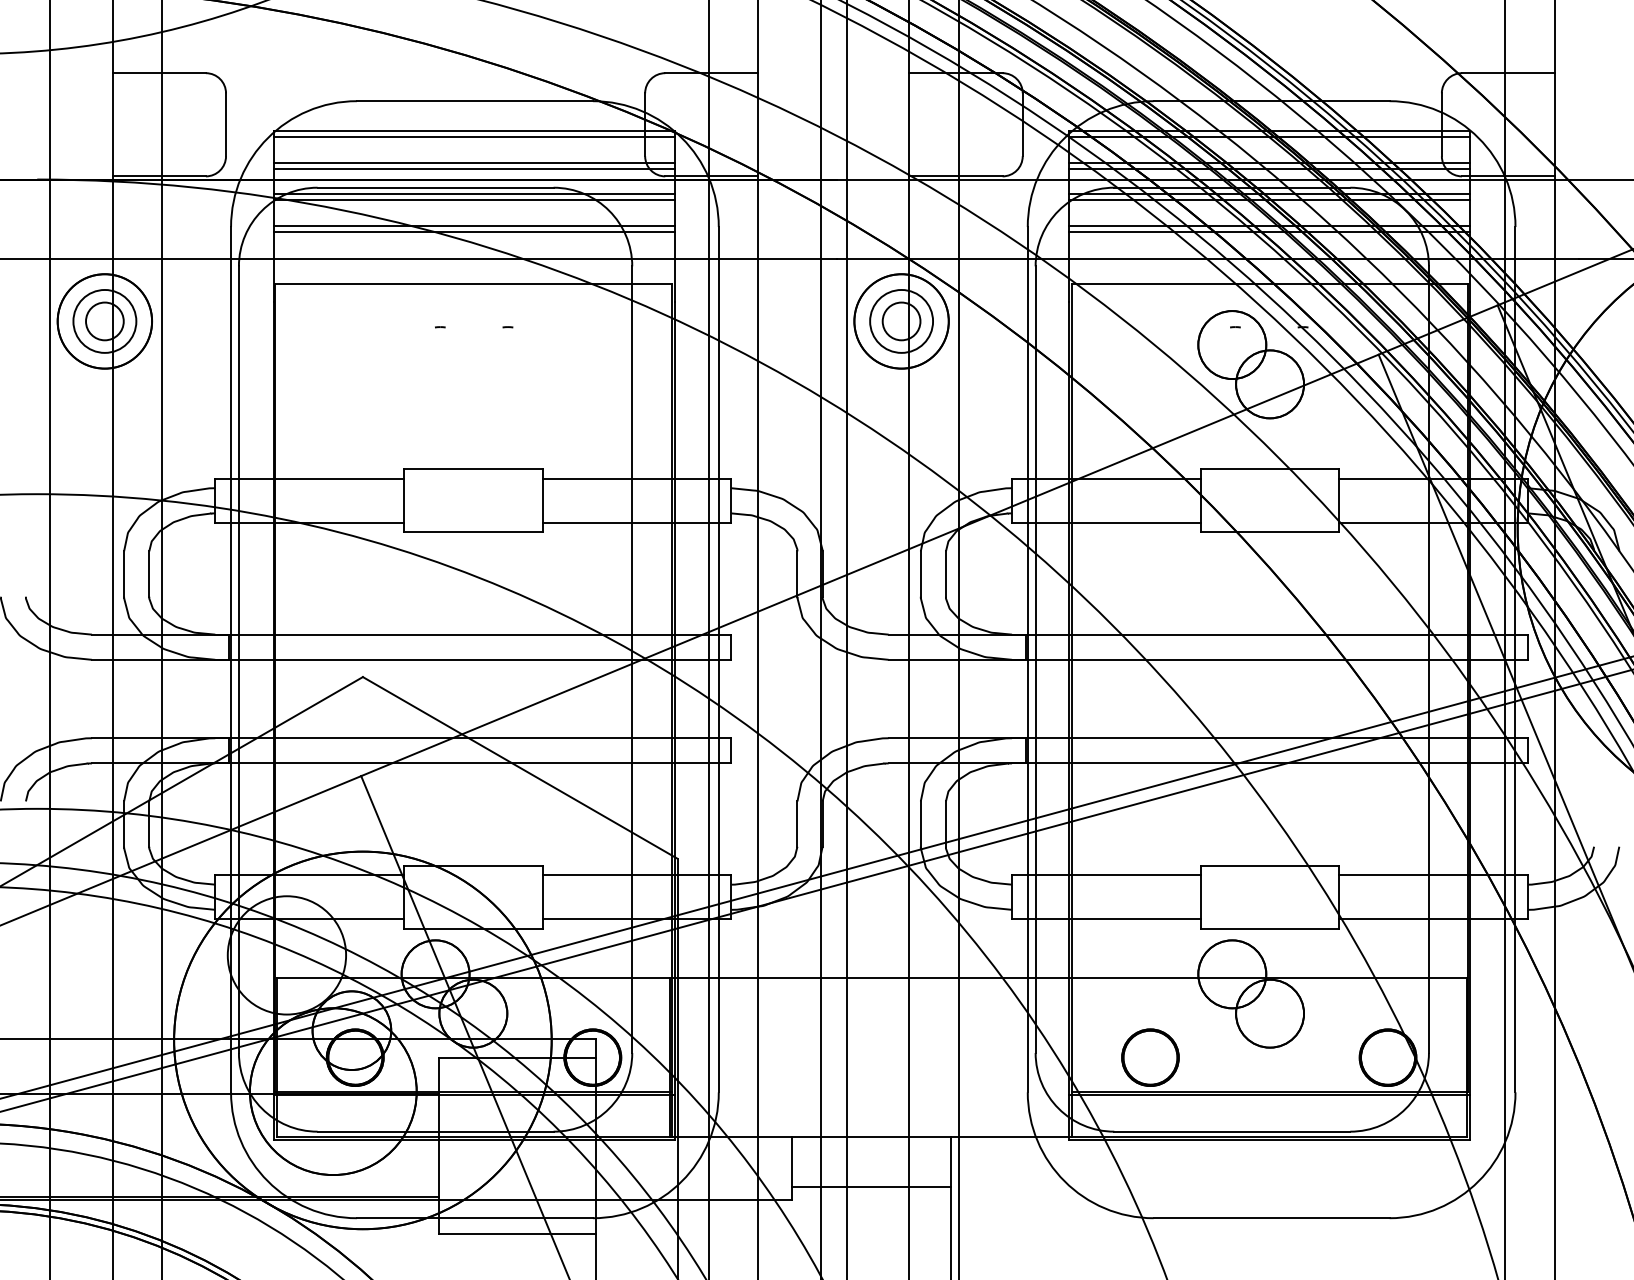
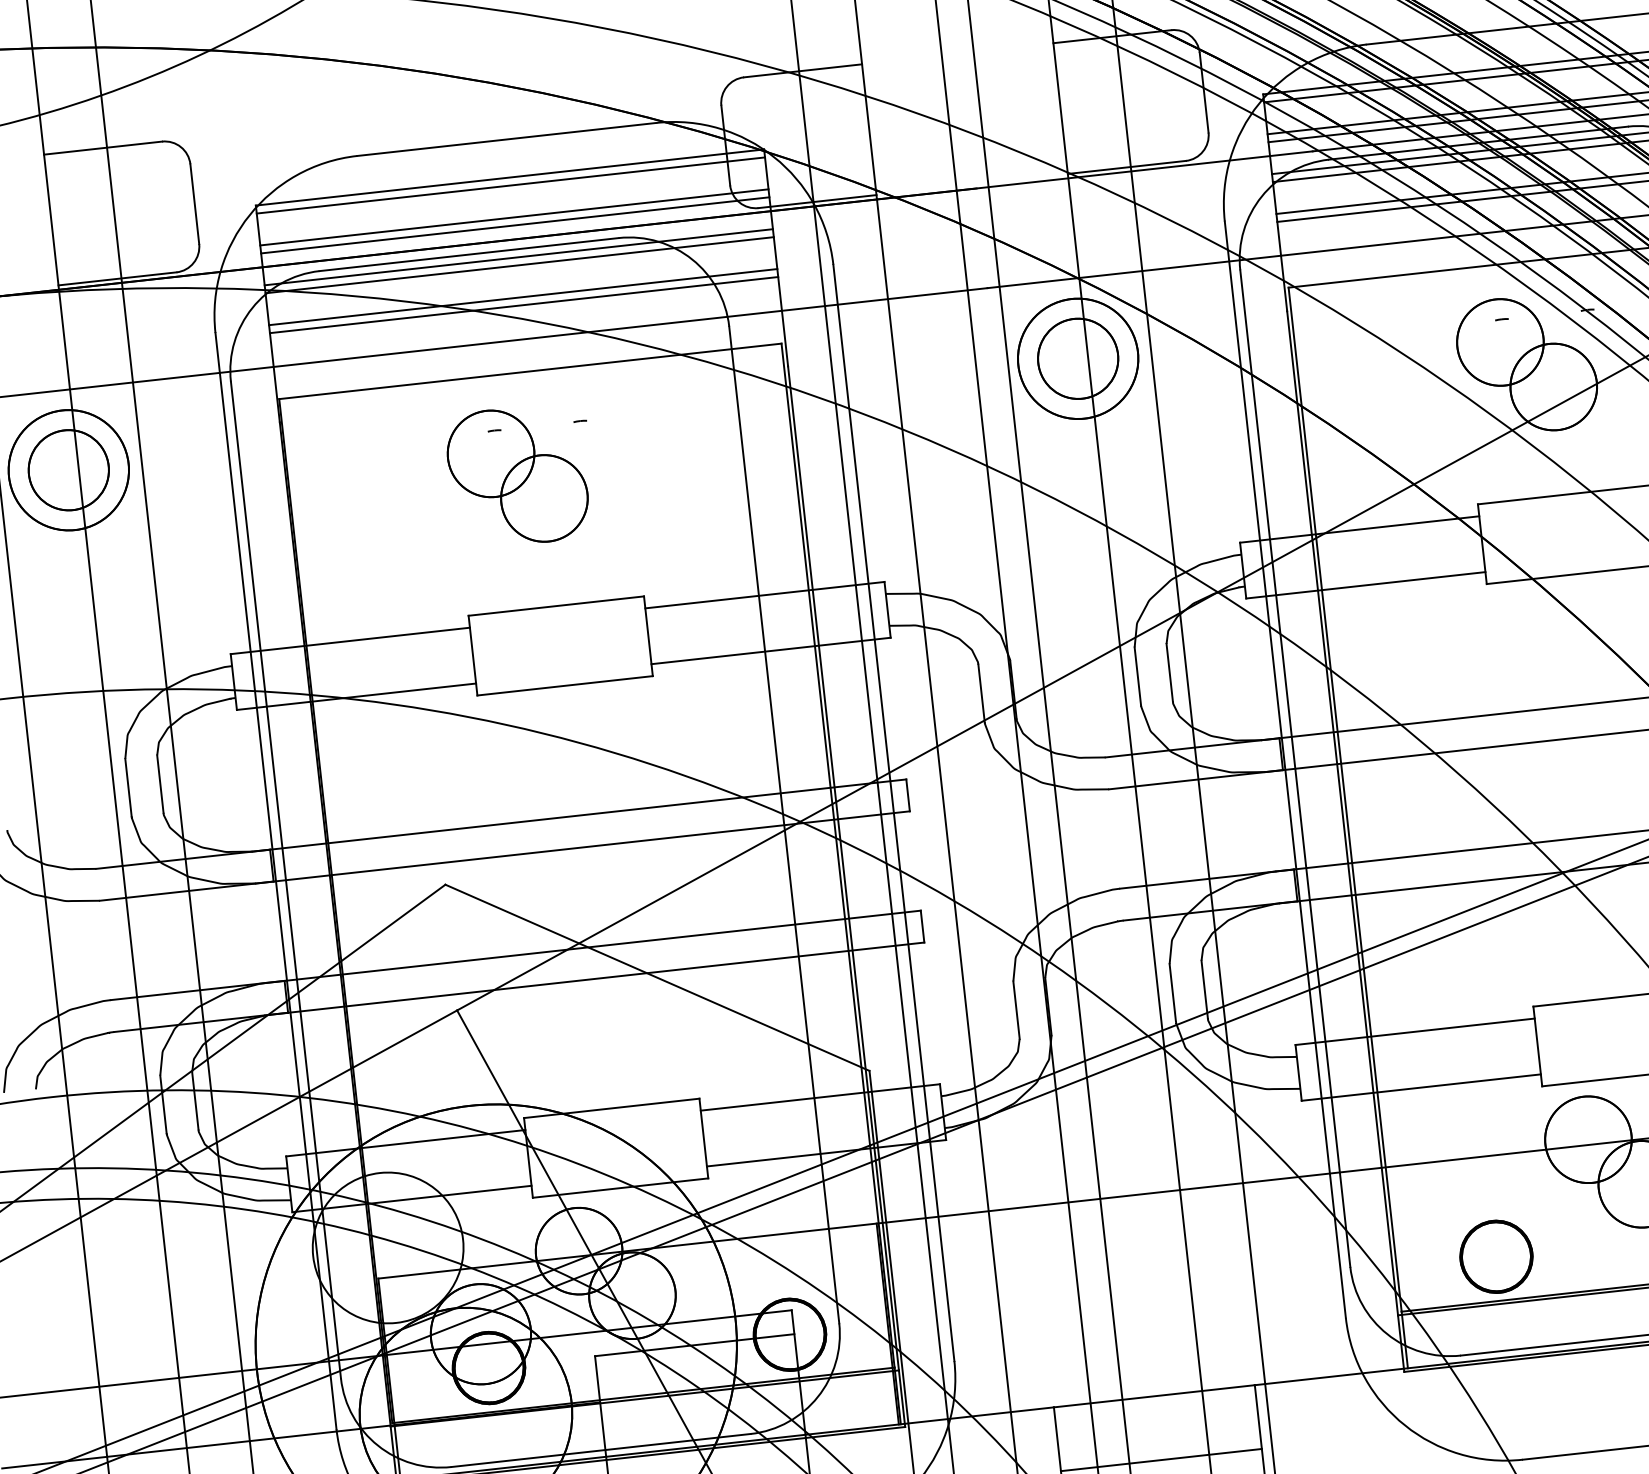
circle: (104, 320) -> (68, 469), size x1.67
circle: (901, 320) -> (1077, 357), size x1.67
part: (454, 364) -> (517, 475), added

